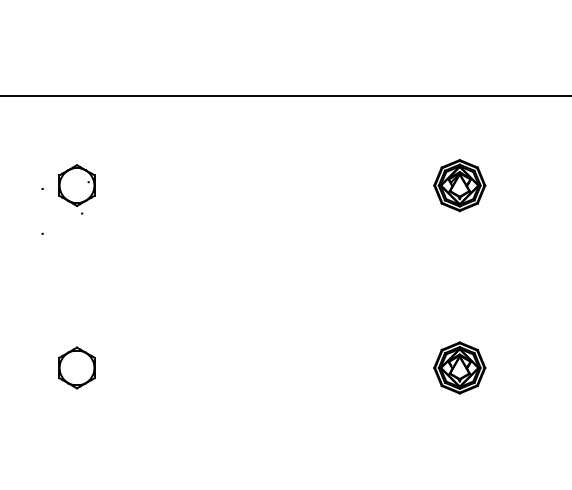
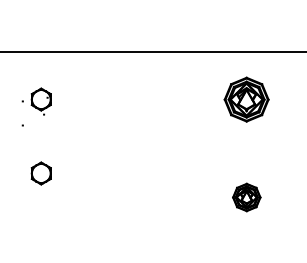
part: (459, 185) -> (246, 99), size x1.6
part: (75, 367) -> (40, 173), moved

